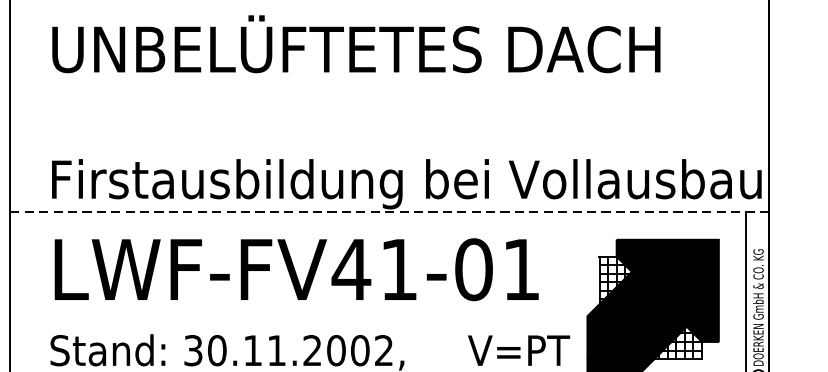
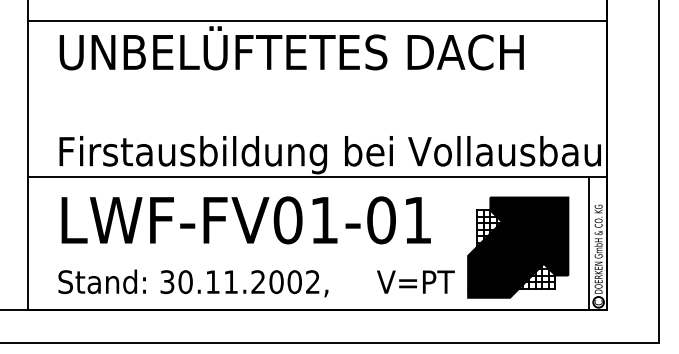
line: (388, 7) -> (316, 20), added
line: (390, 212) -> (317, 176), dashed -> solid
text: (350, 269) -> (287, 220), LWF-FV41-01 -> LWF-FV01-01

